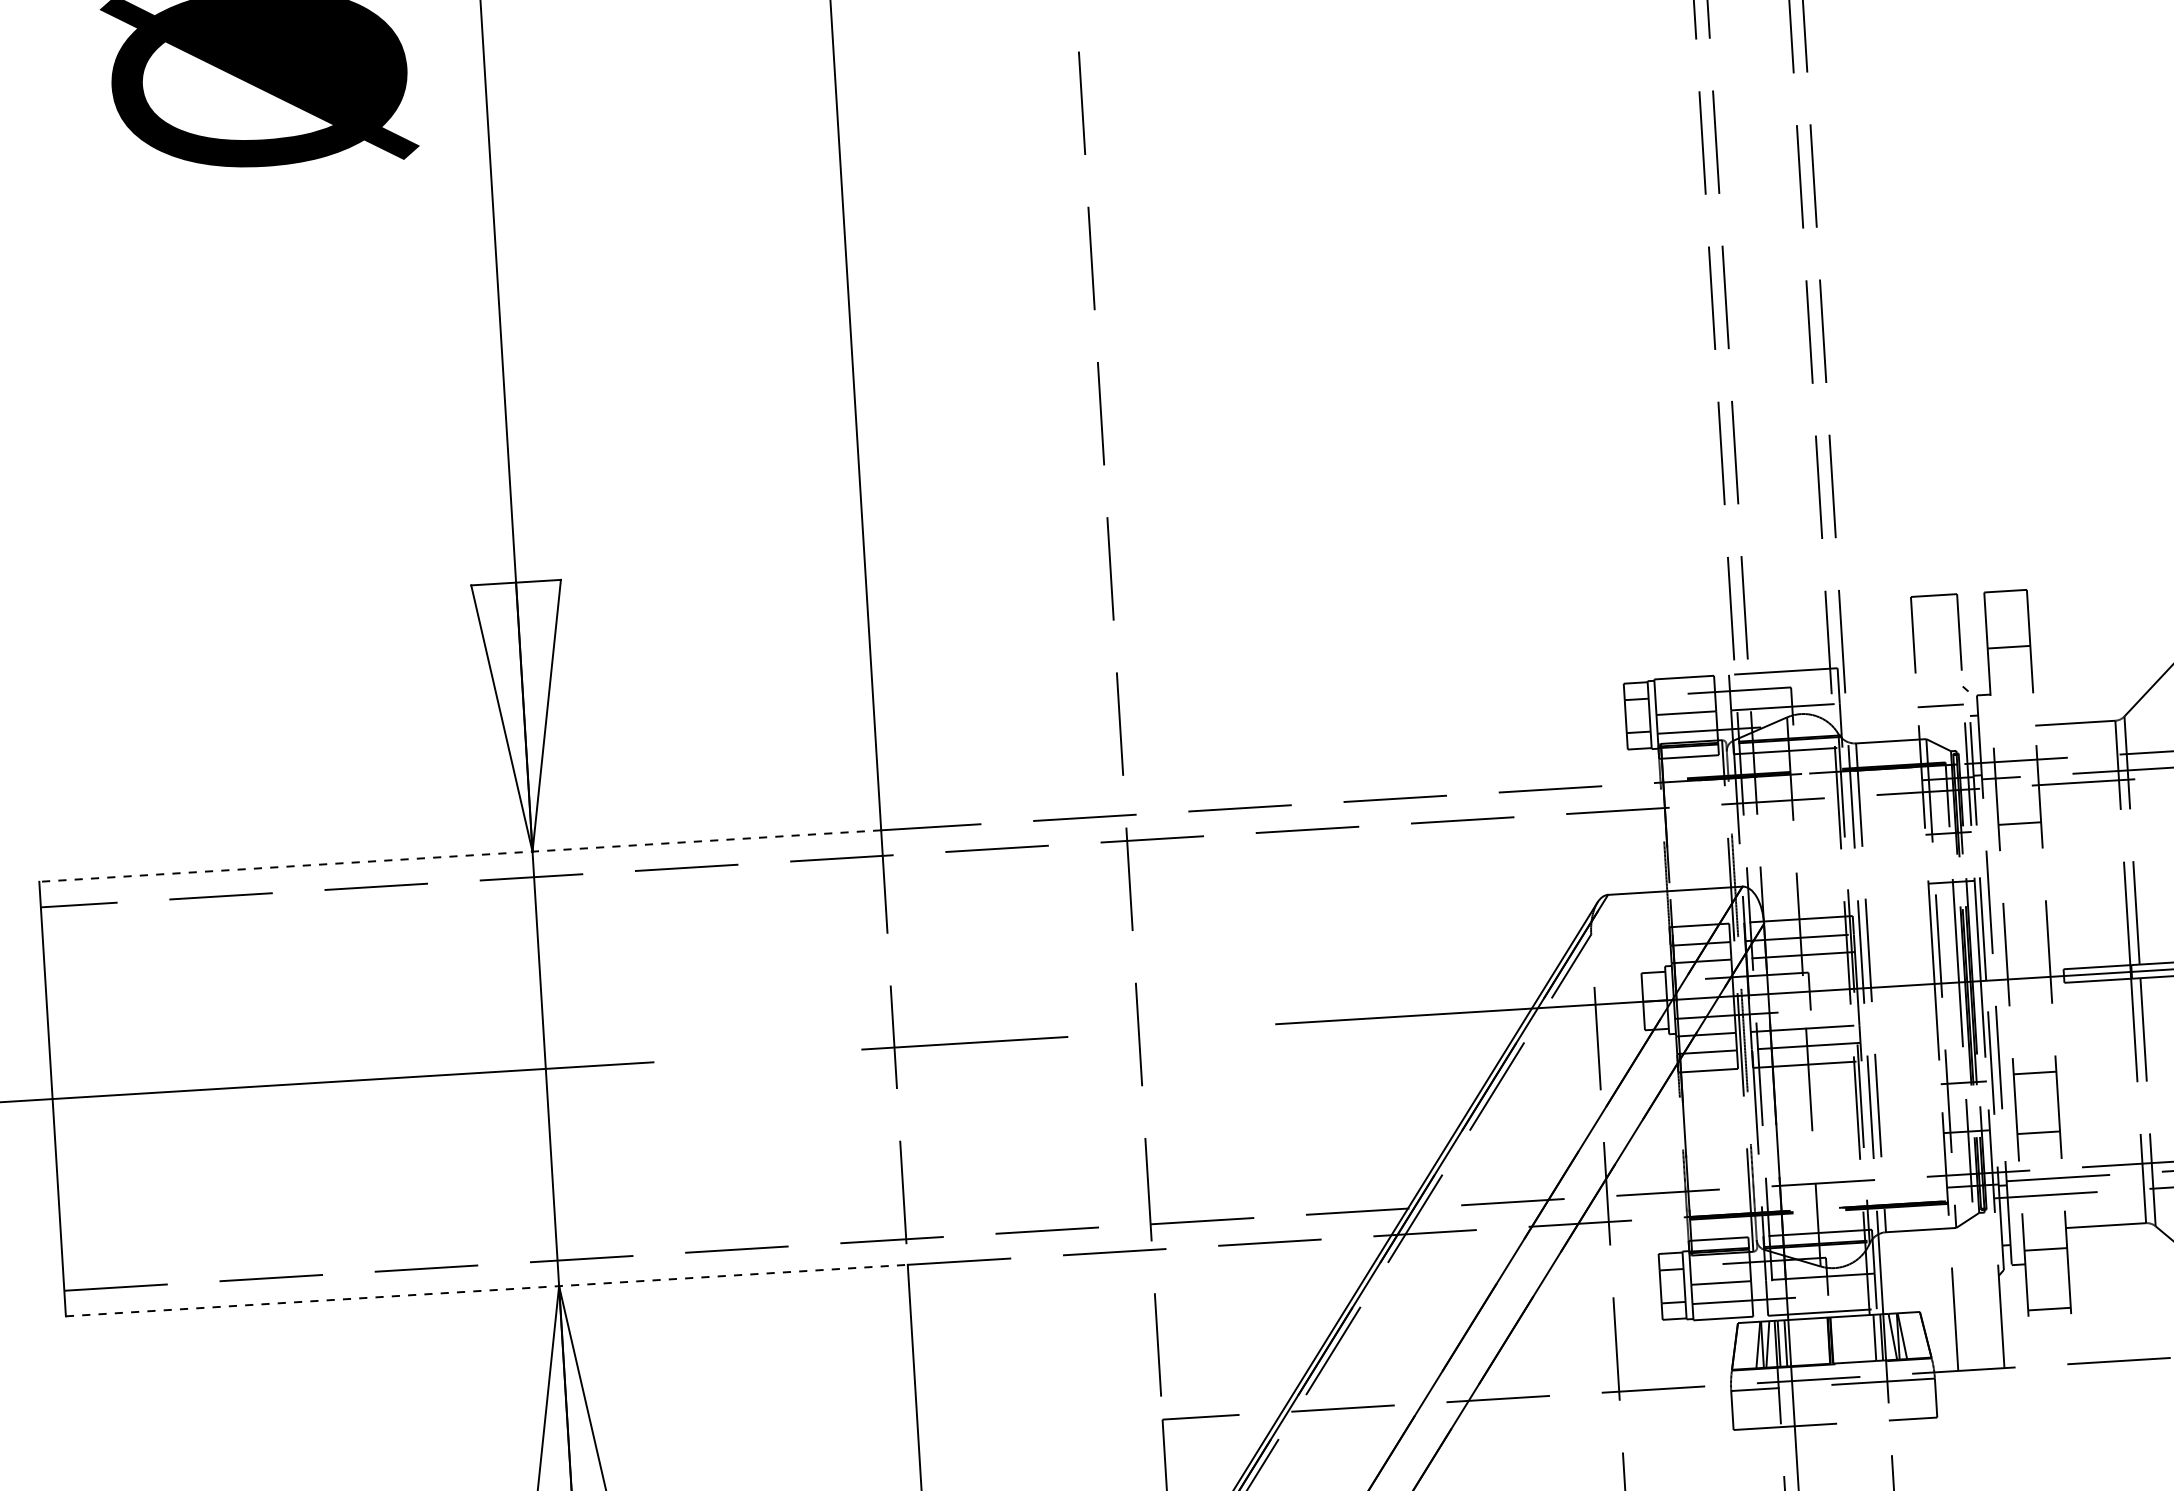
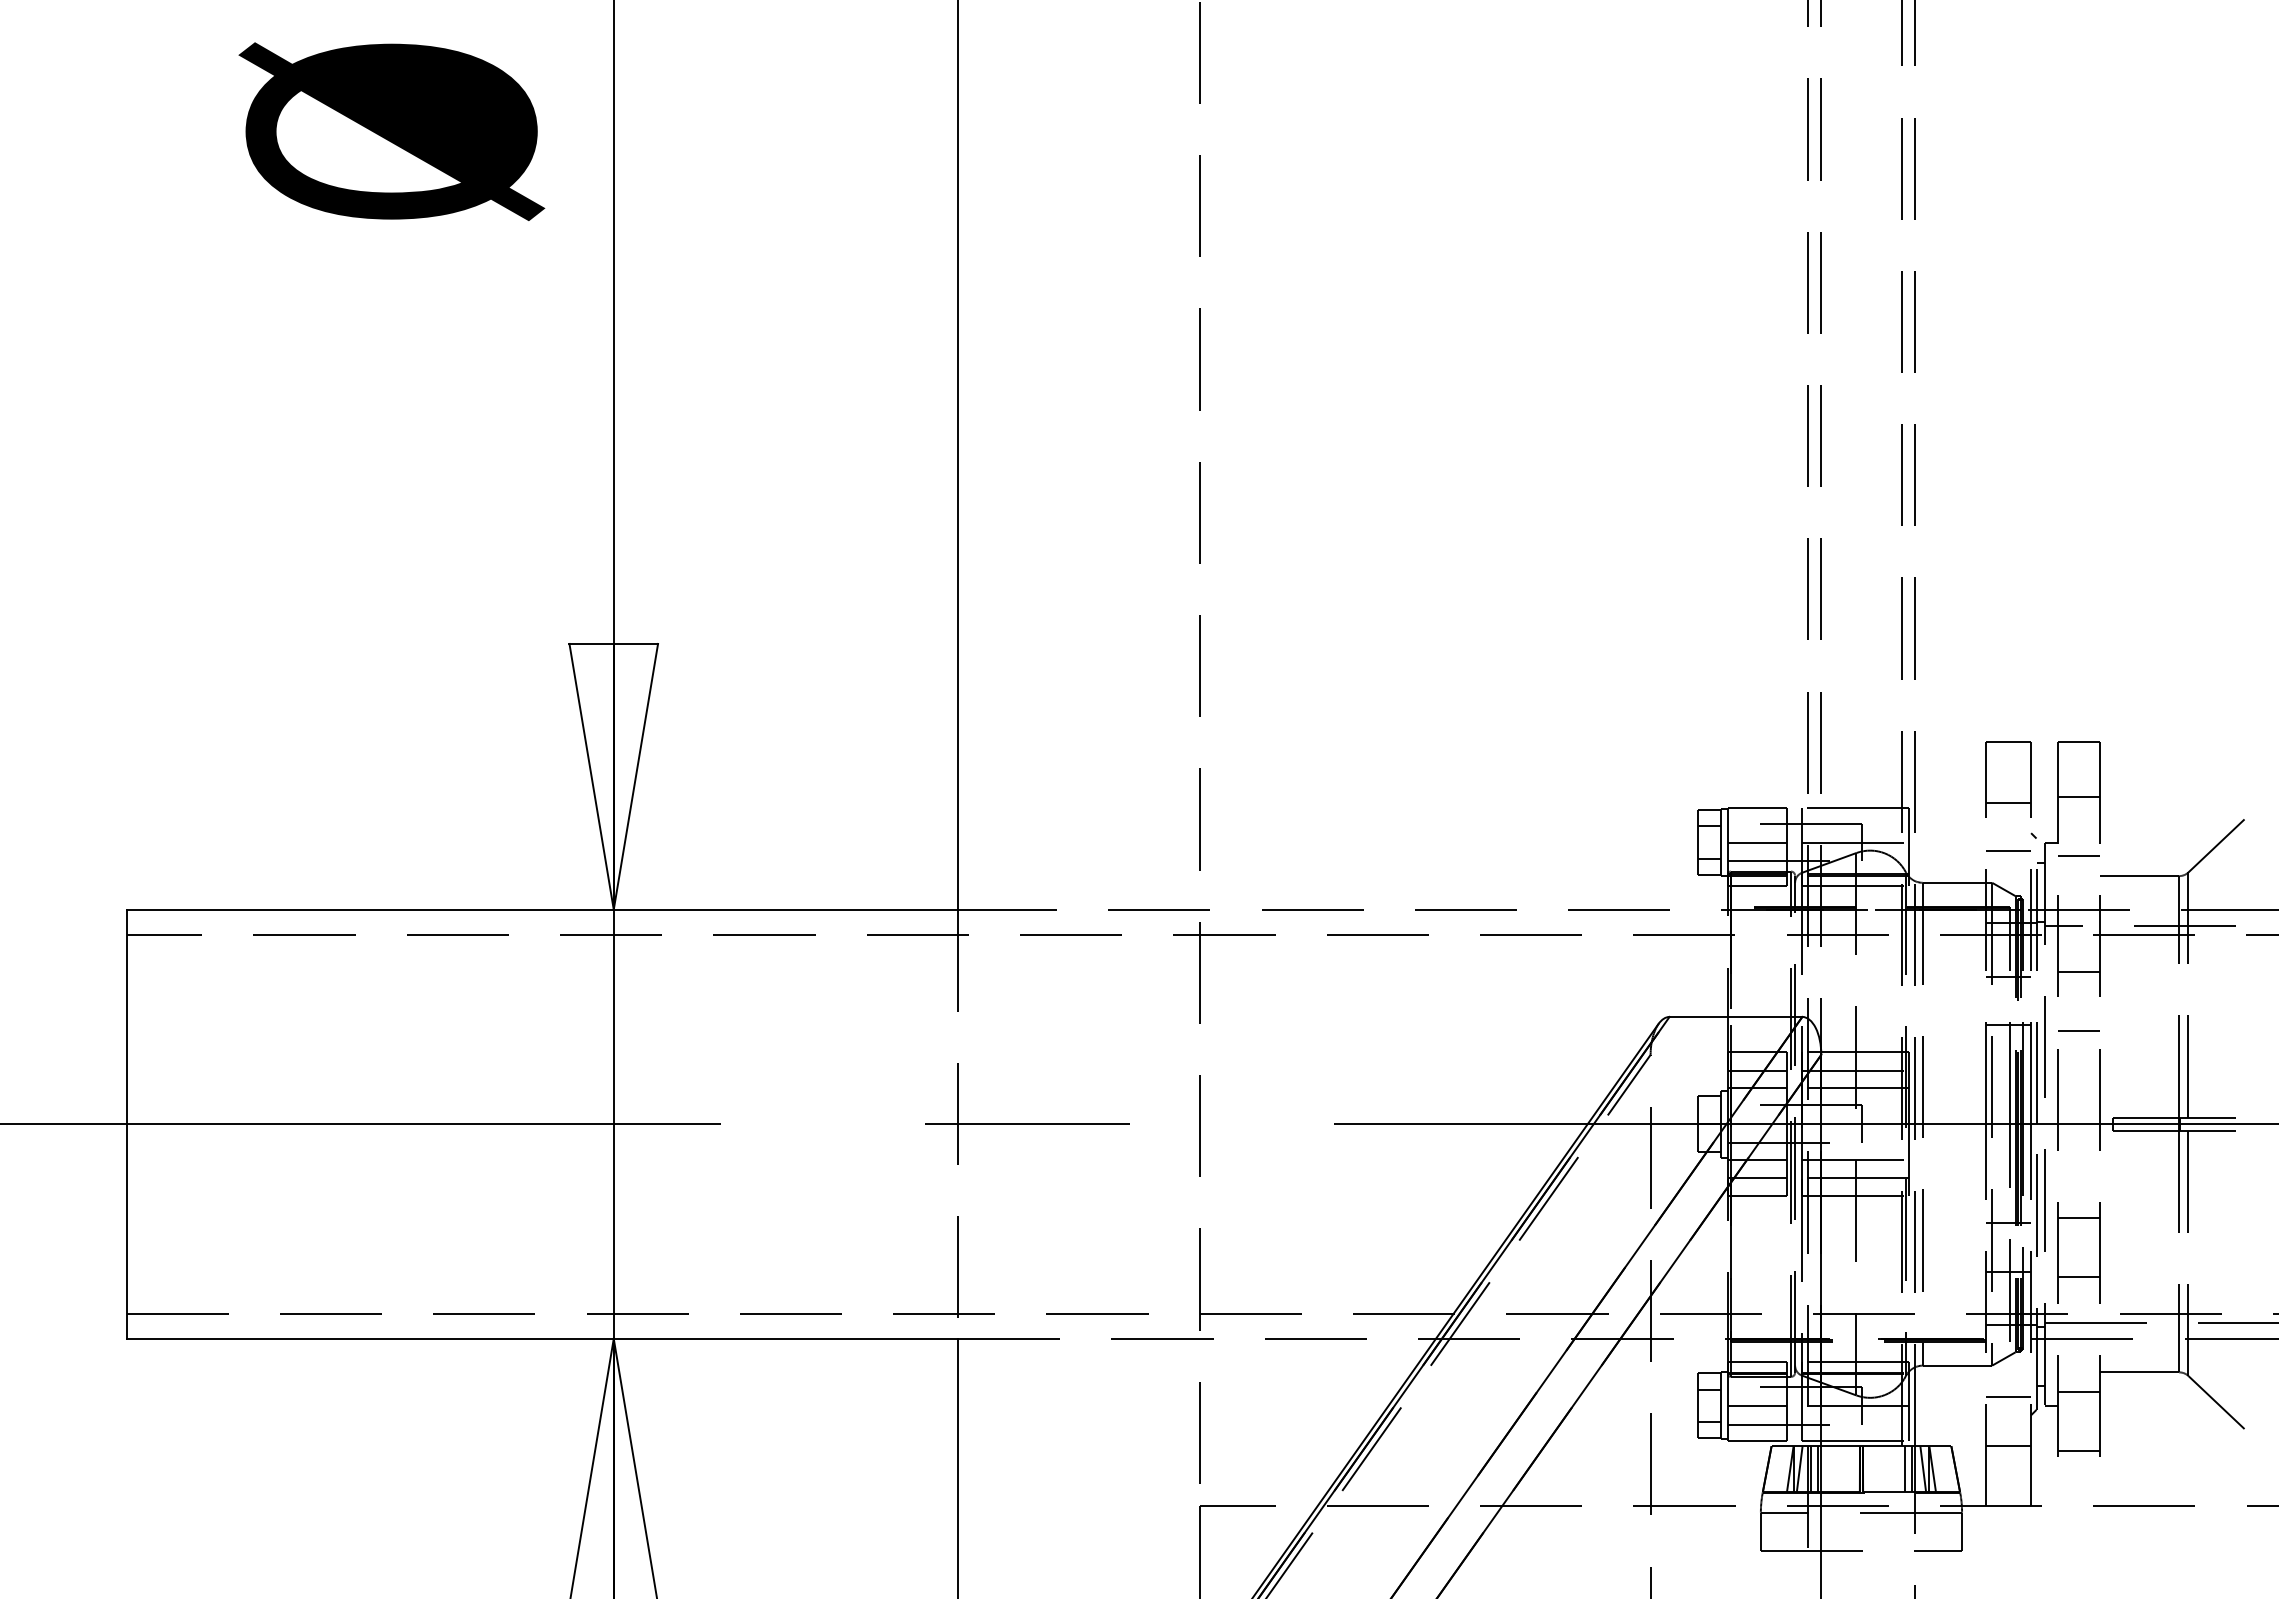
line: (1937, 656) -> (2008, 802), added
line: (2012, 707) -> (2078, 856), added
line: (460, 855) -> (542, 909), dashed -> solid
line: (2022, 883) -> (2078, 1030), added
line: (1974, 1259) -> (2008, 1397), added
line: (486, 1290) -> (542, 1338), dashed -> solid
line: (1977, 1307) -> (2008, 1445), added

